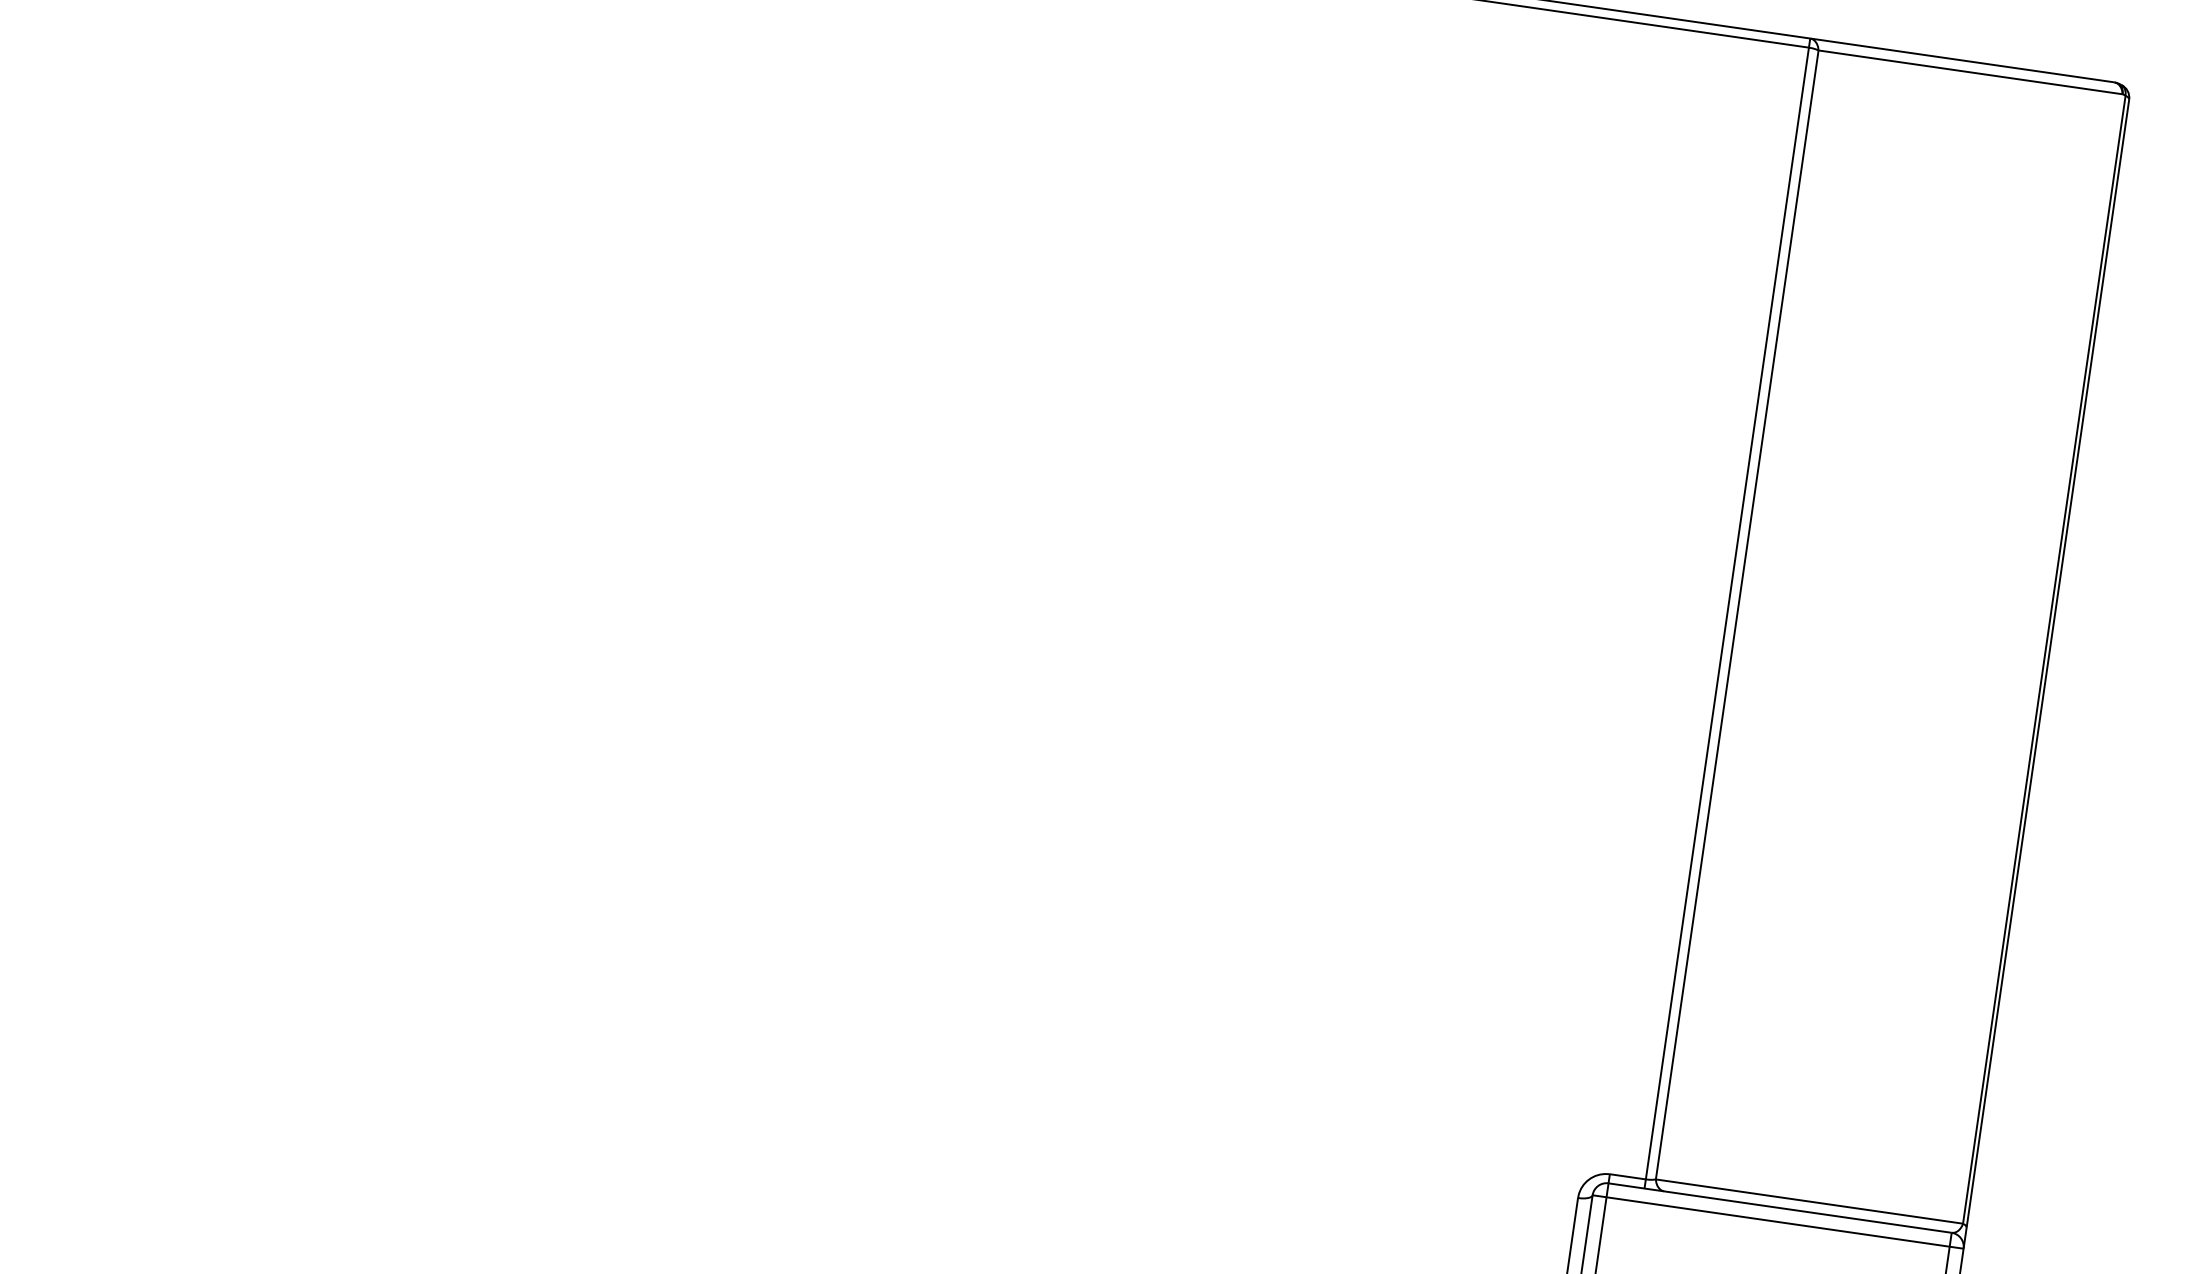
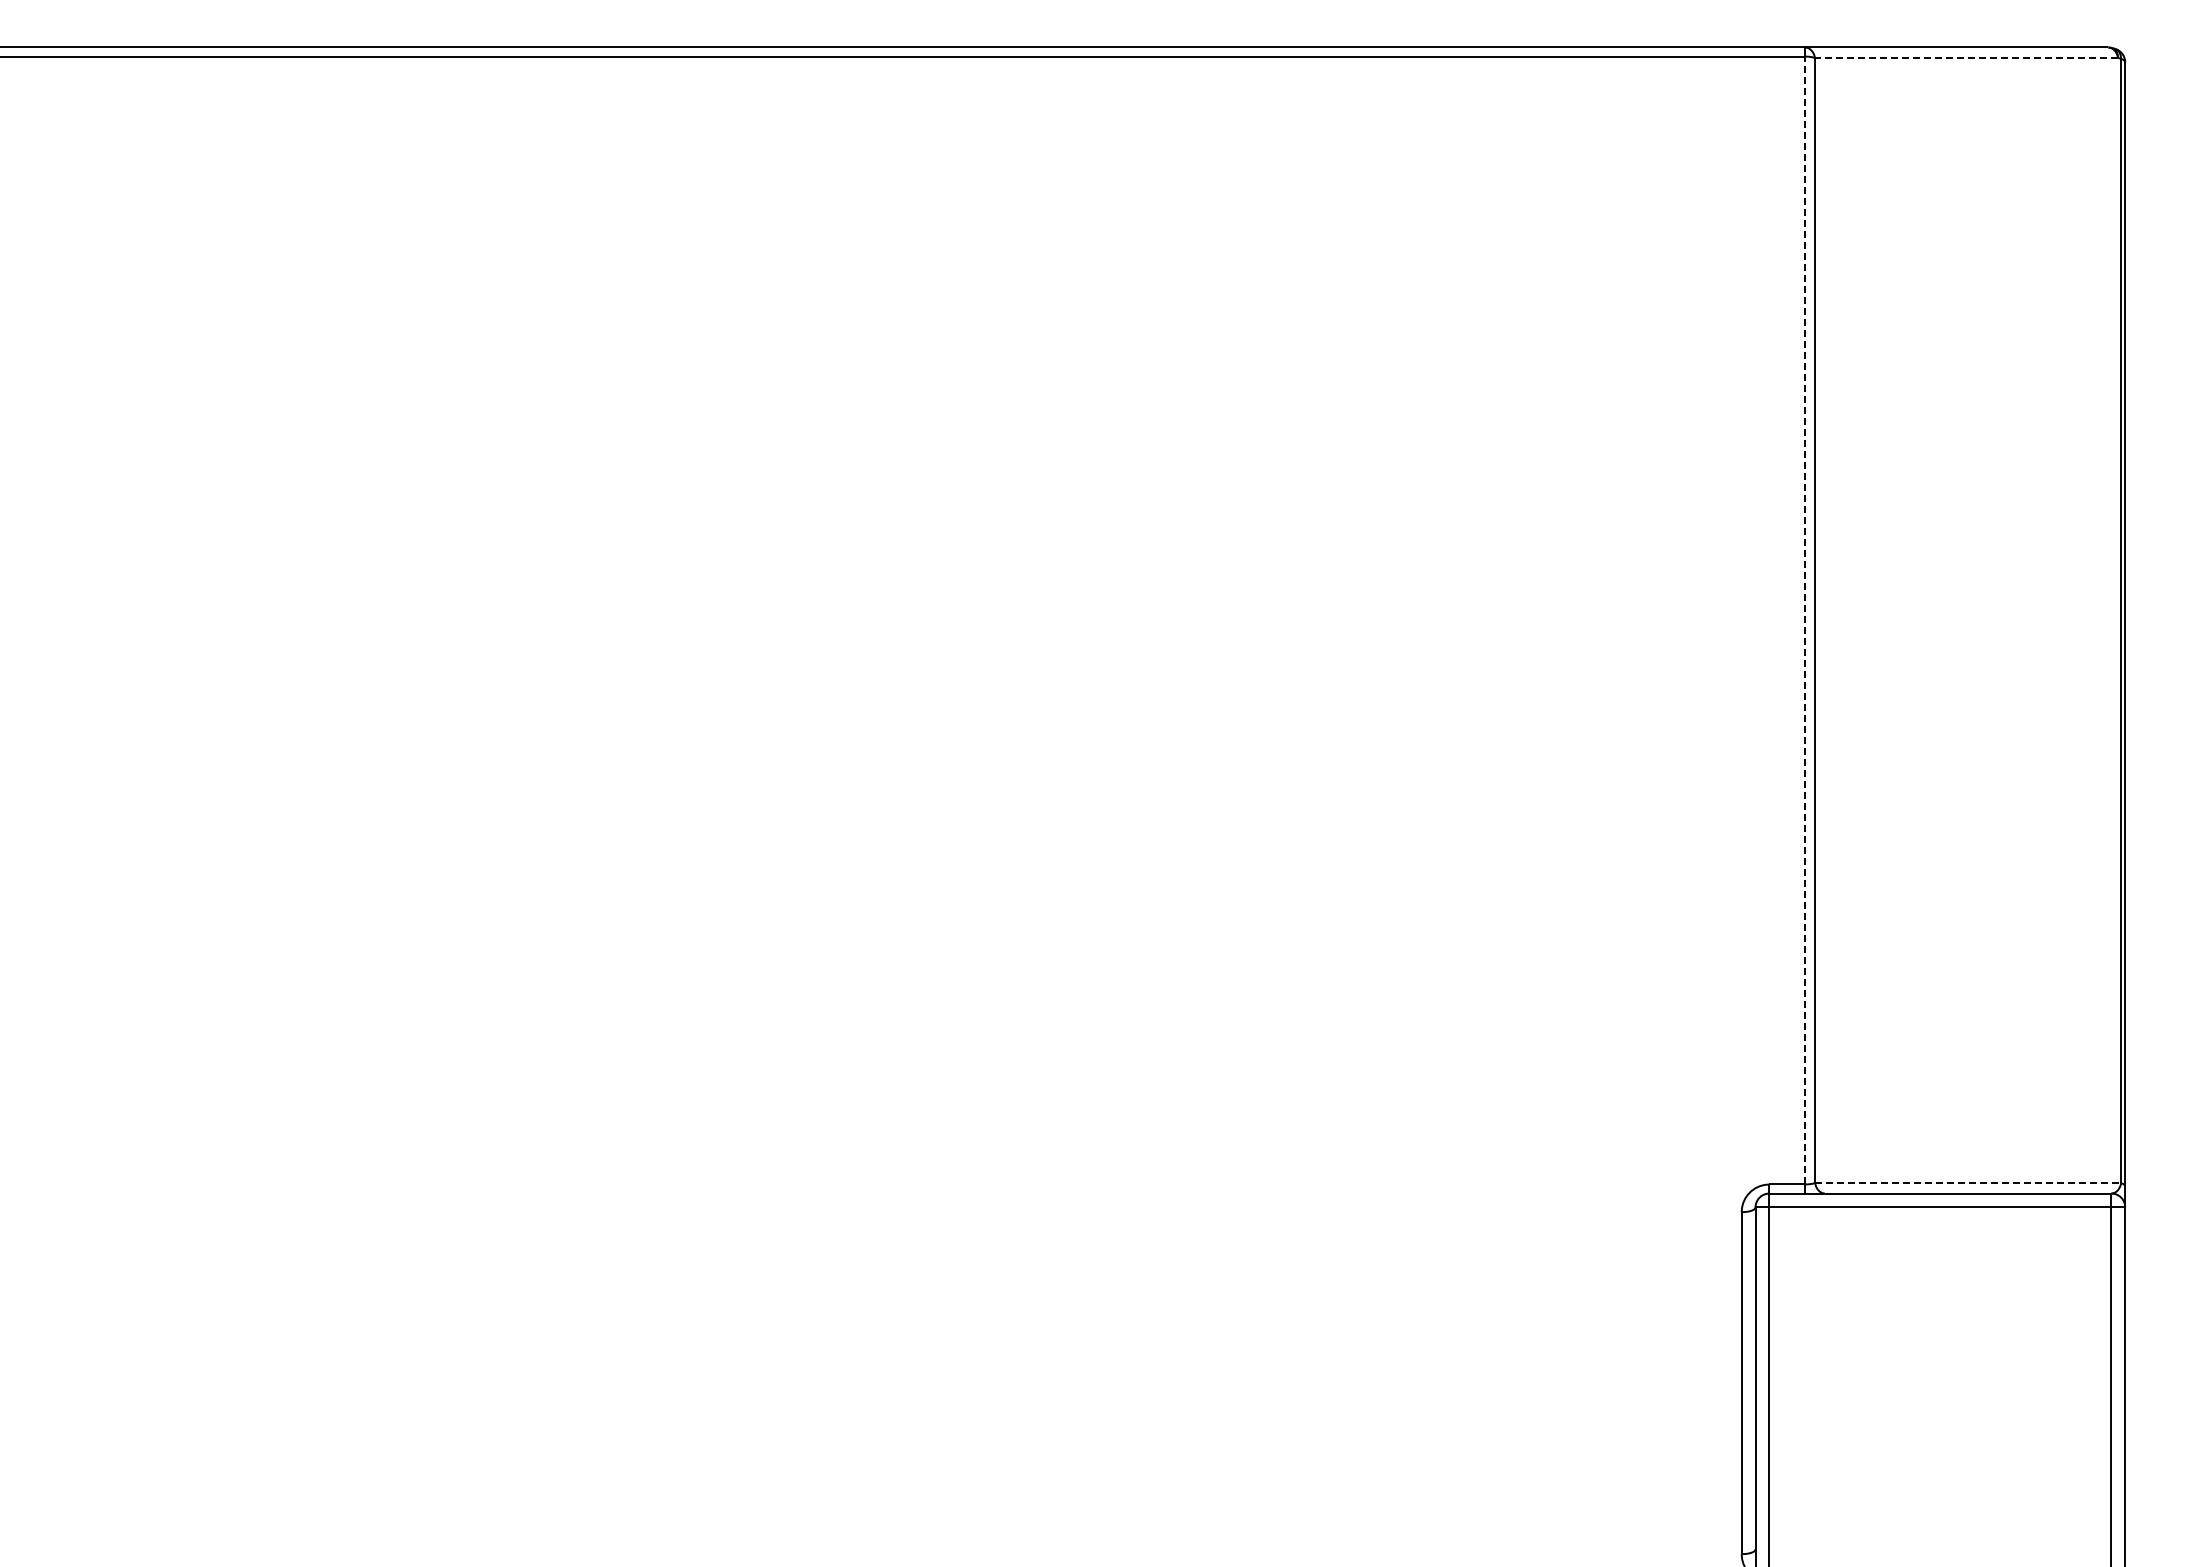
line: (1970, 71) -> (1966, 57), solid -> dashed
line: (1727, 613) -> (1805, 620), solid -> dashed
line: (1809, 1202) -> (1968, 1183), solid -> dashed

